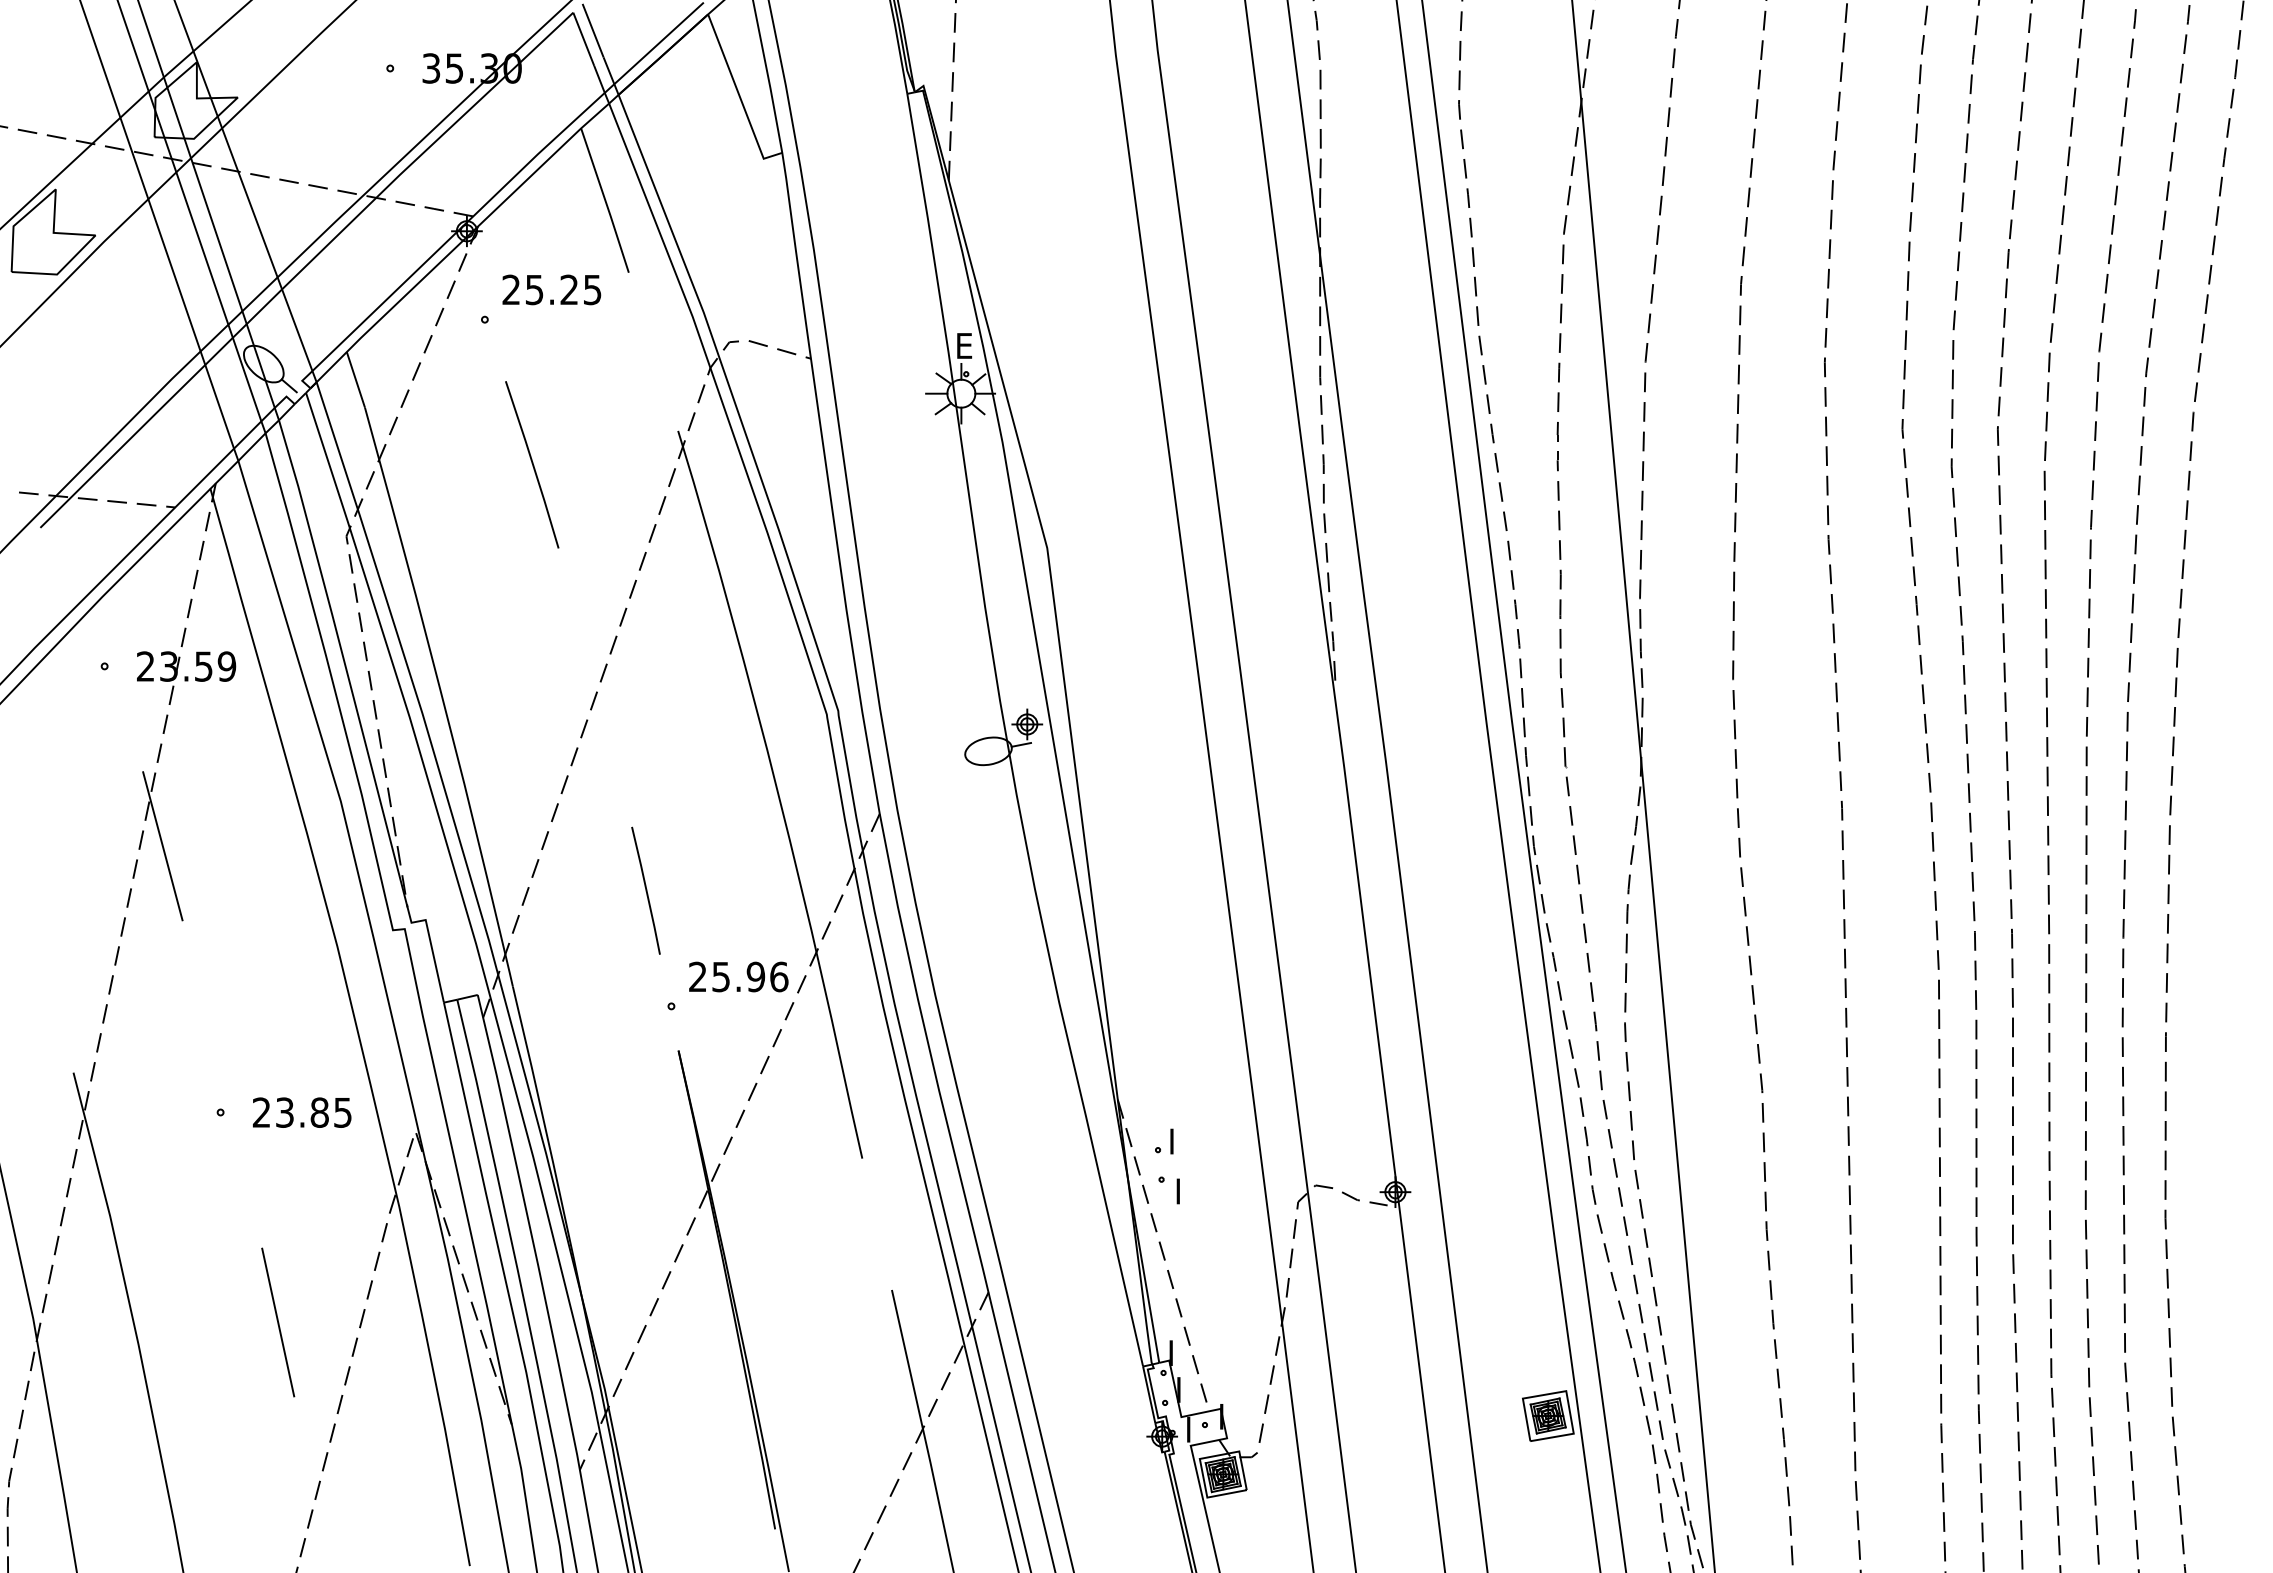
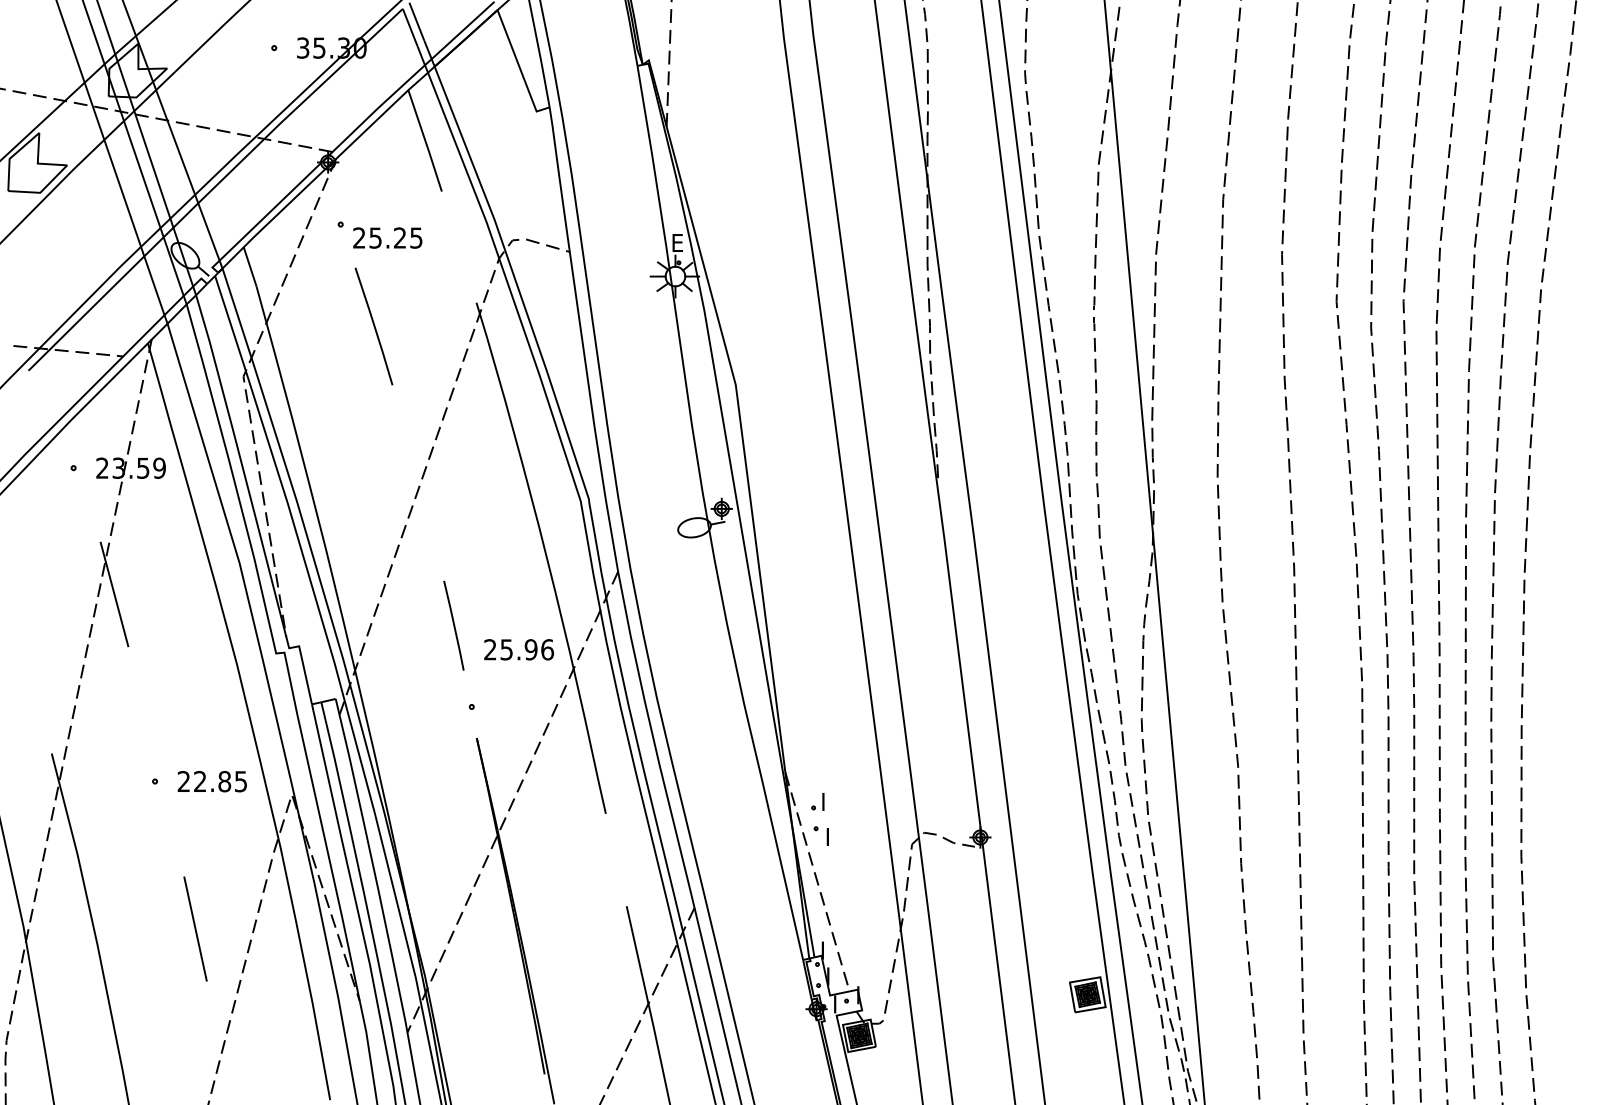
text: (551, 289) -> (387, 237), moved
text: (738, 976) -> (518, 649), moved
text: (284, 1112) -> (199, 781), 23.85 -> 22.85

